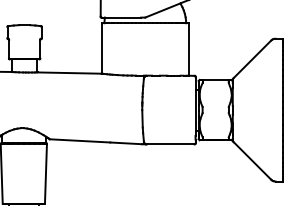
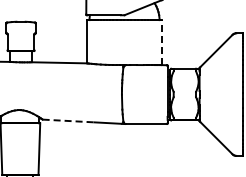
line: (188, 49) -> (161, 42), solid -> dashed
line: (81, 141) -> (69, 121), solid -> dashed

